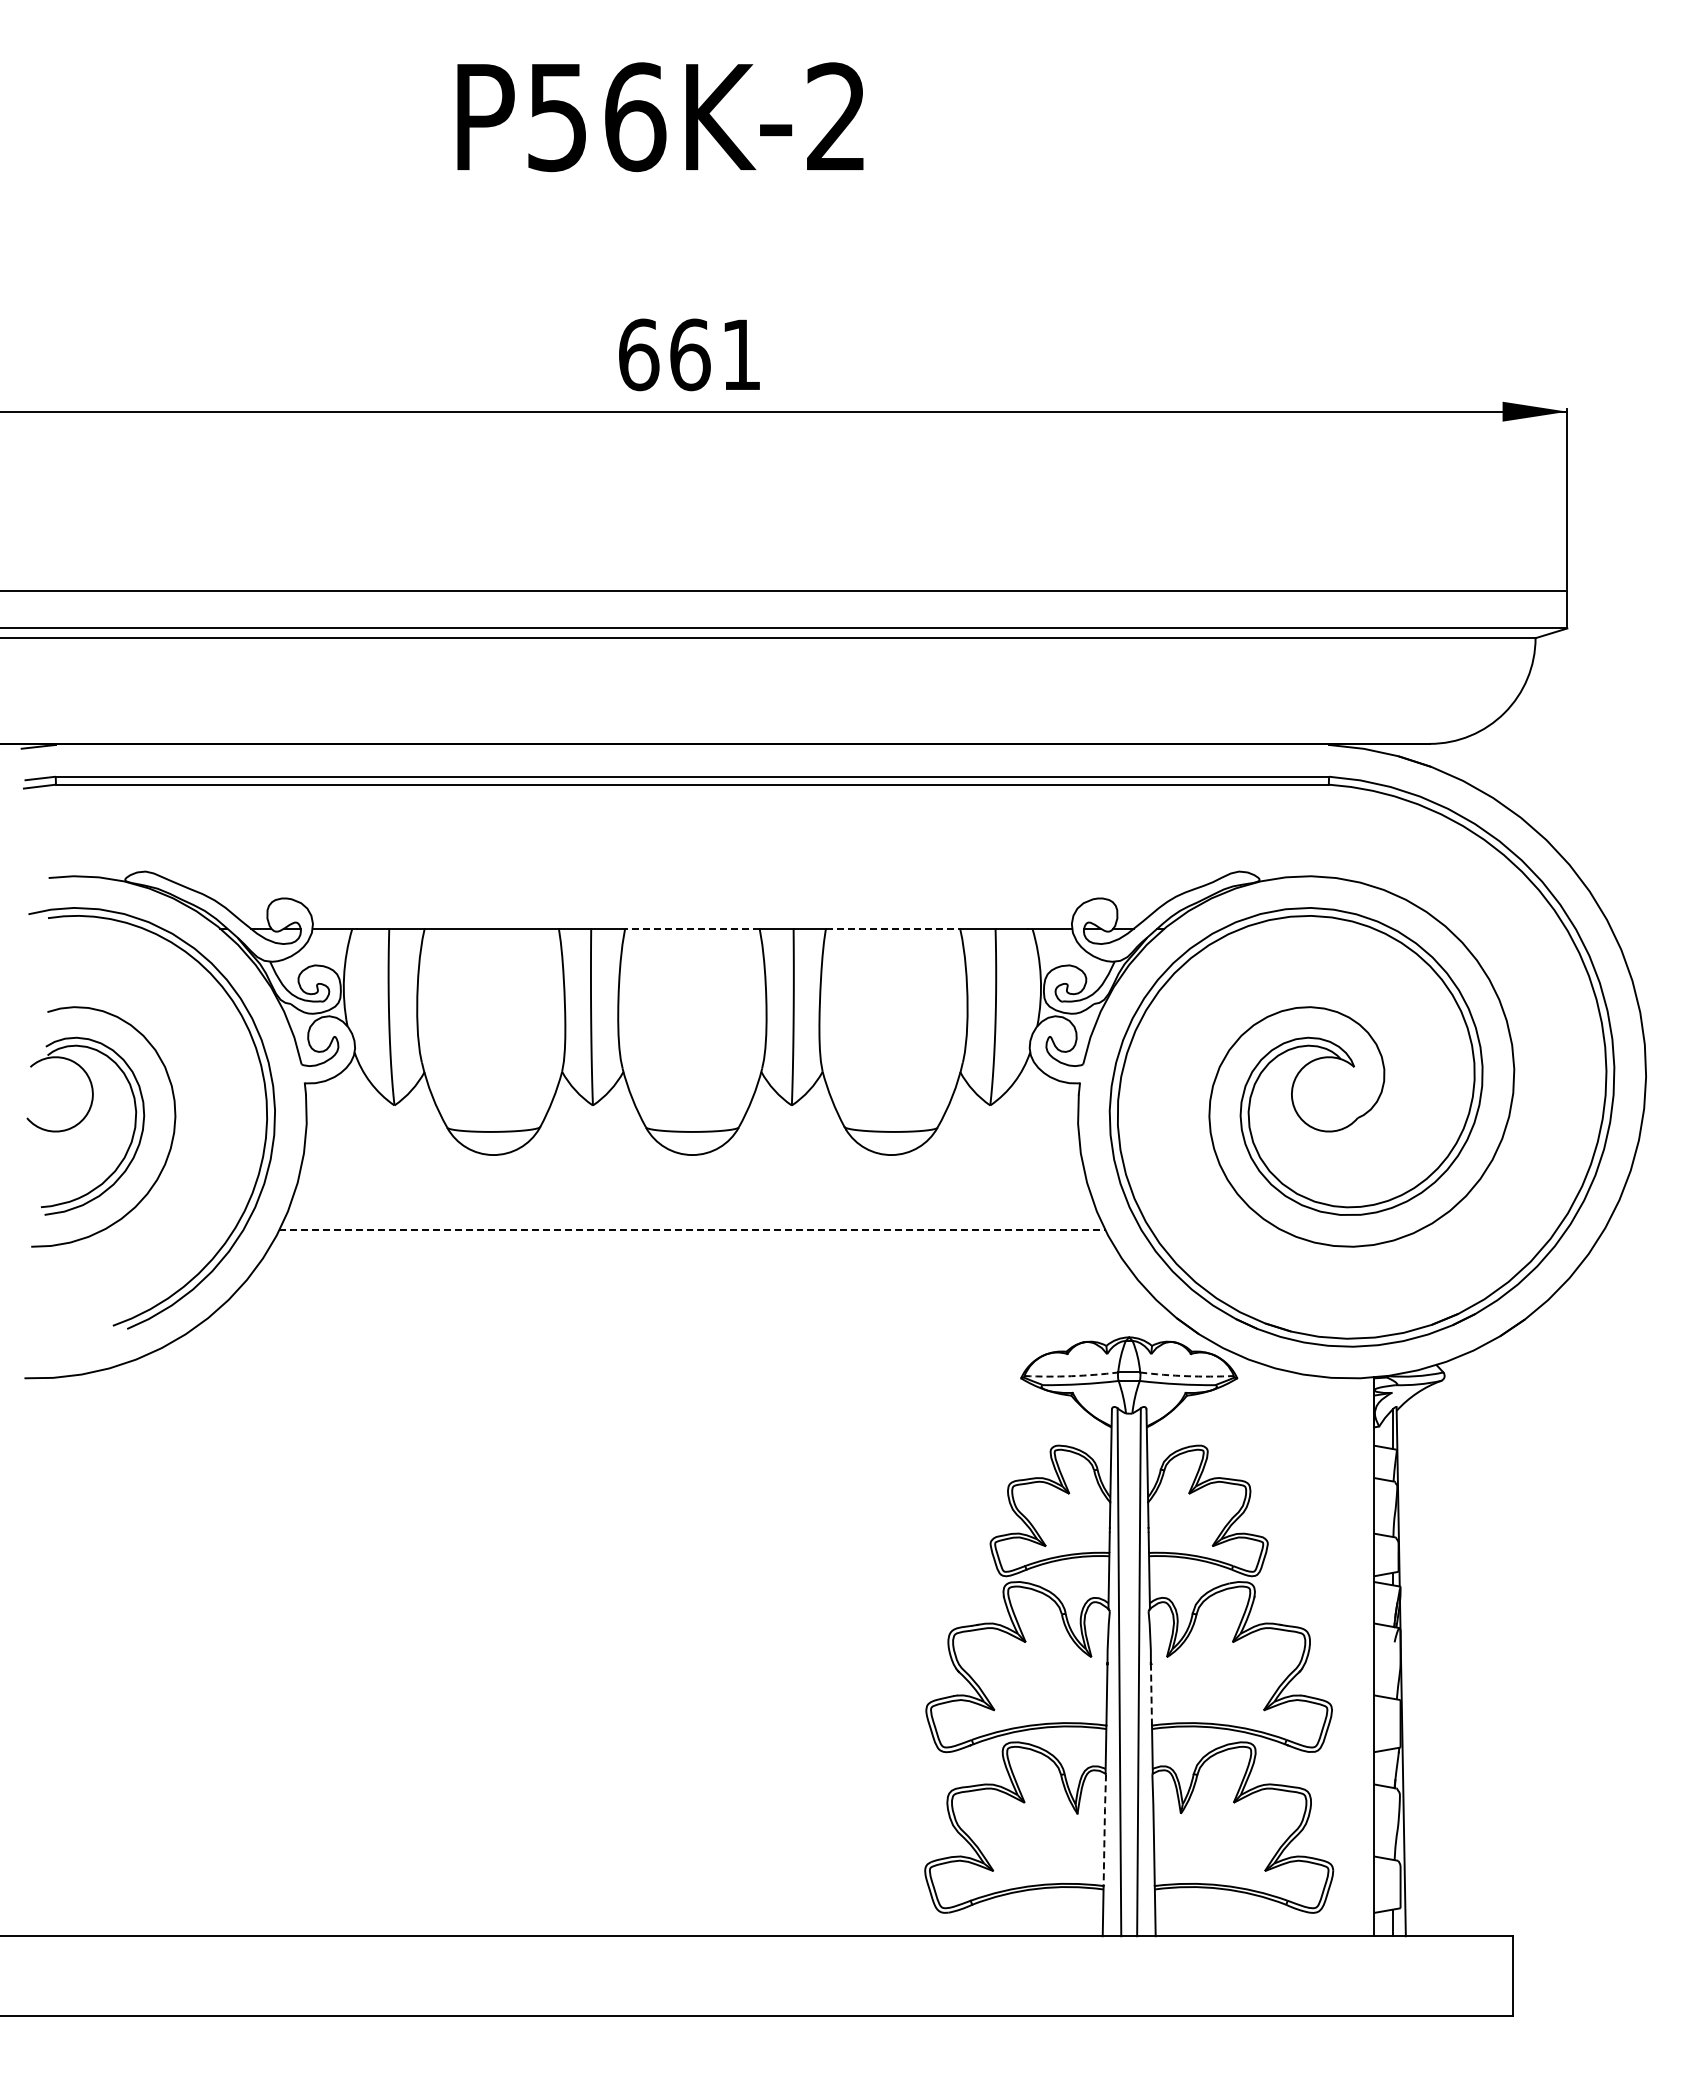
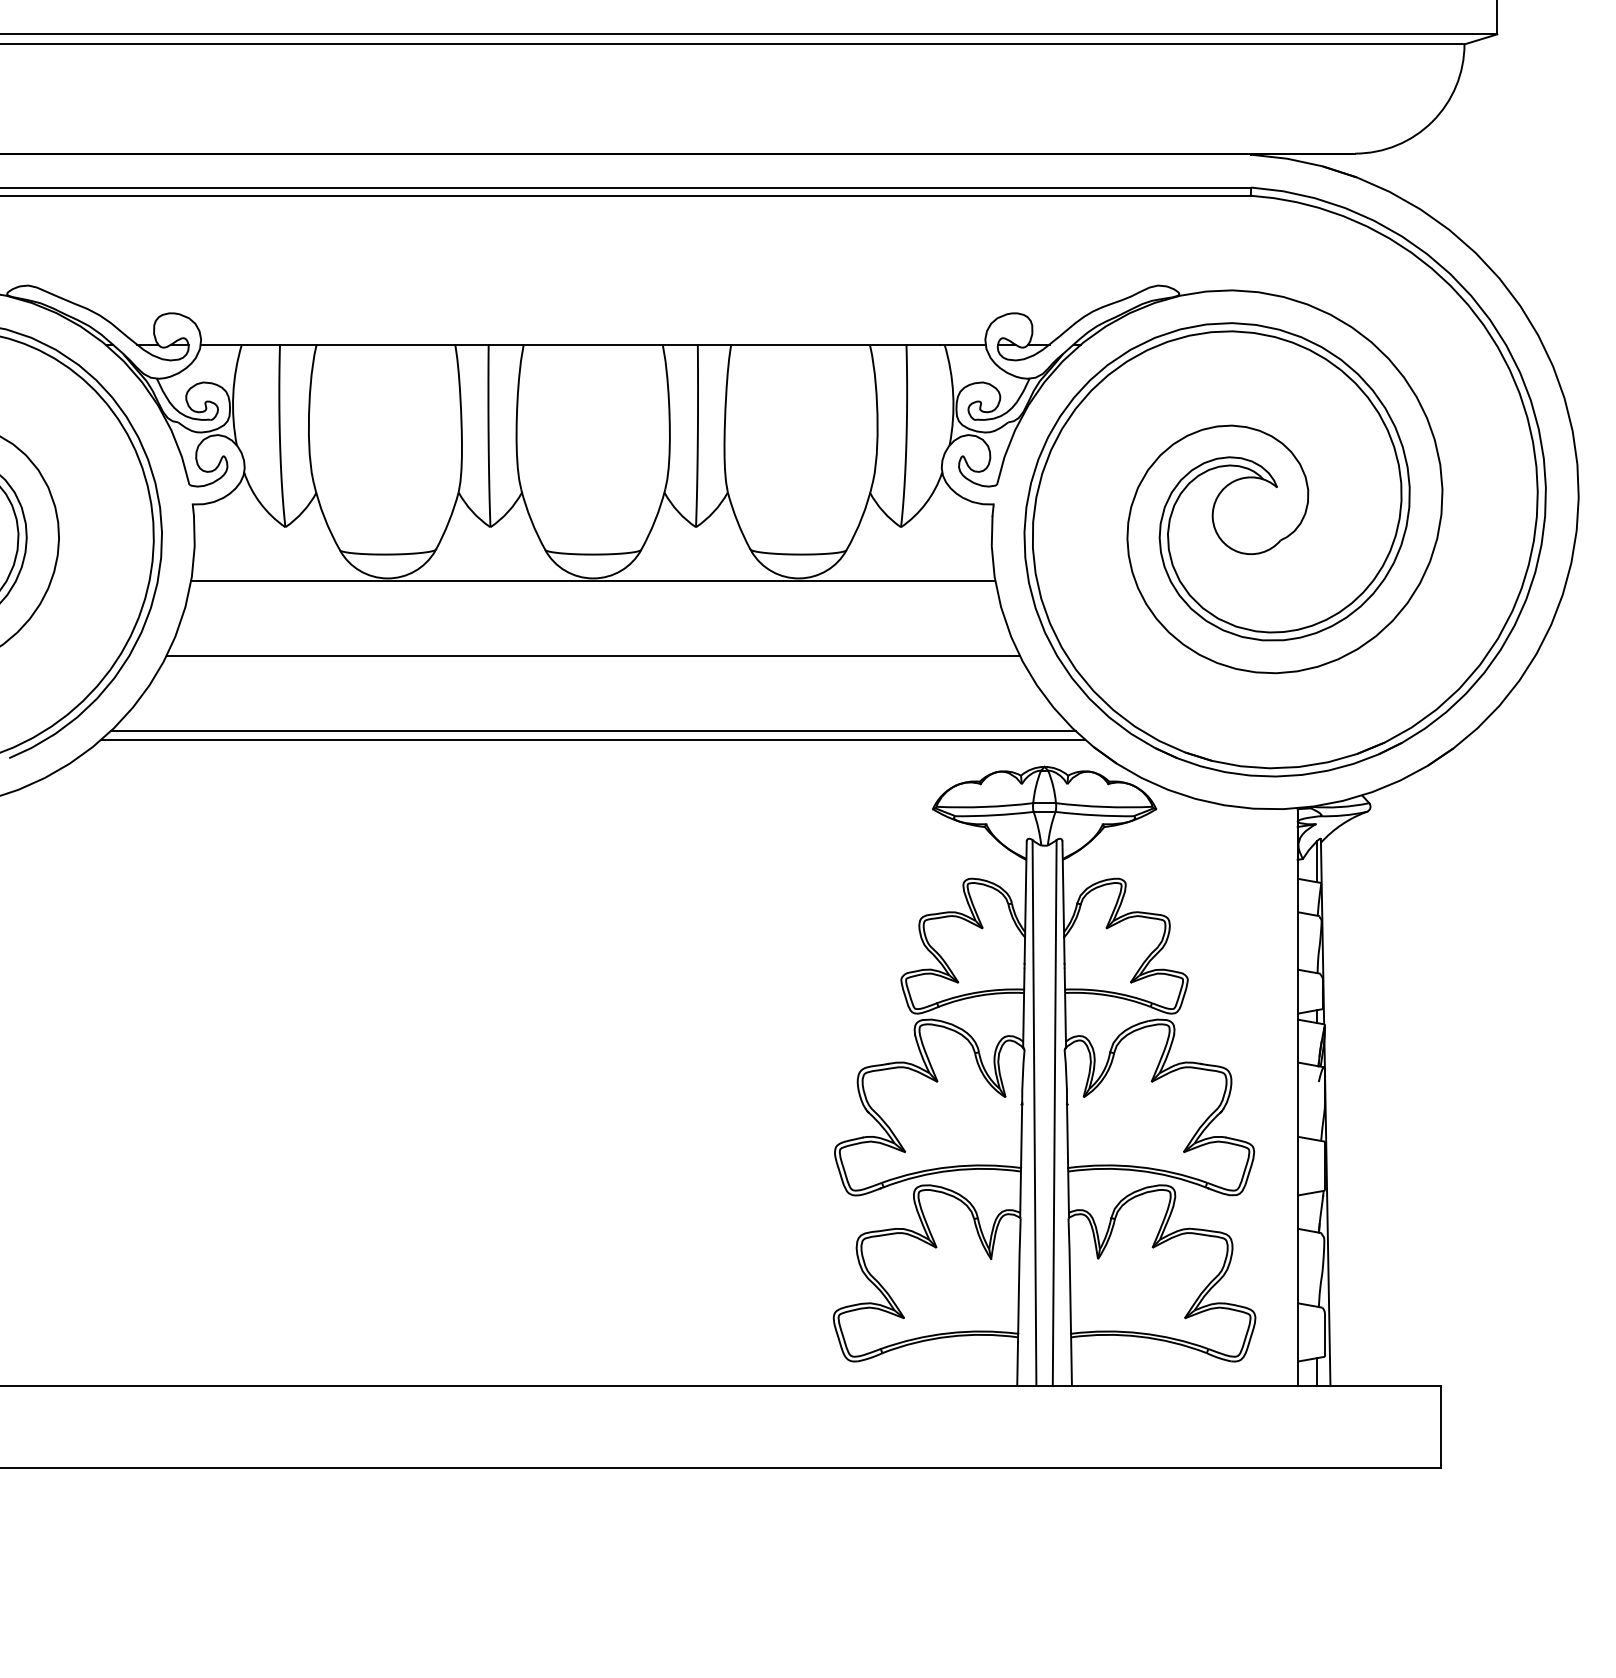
line: (691, 928) -> (592, 344), dashed -> solid
line: (893, 928) -> (801, 344), dashed -> solid
line: (692, 1157) -> (593, 580), added
line: (692, 1230) -> (593, 656), dashed -> solid
line: (692, 1303) -> (593, 731), added
line: (692, 1310) -> (593, 739), added
arc: (1071, 1376) -> (984, 807), dashed -> solid
arc: (1186, 1376) -> (1103, 807), dashed -> solid
line: (1151, 1694) -> (1067, 1135), dashed -> solid
line: (1104, 1830) -> (1019, 1276), dashed -> solid

